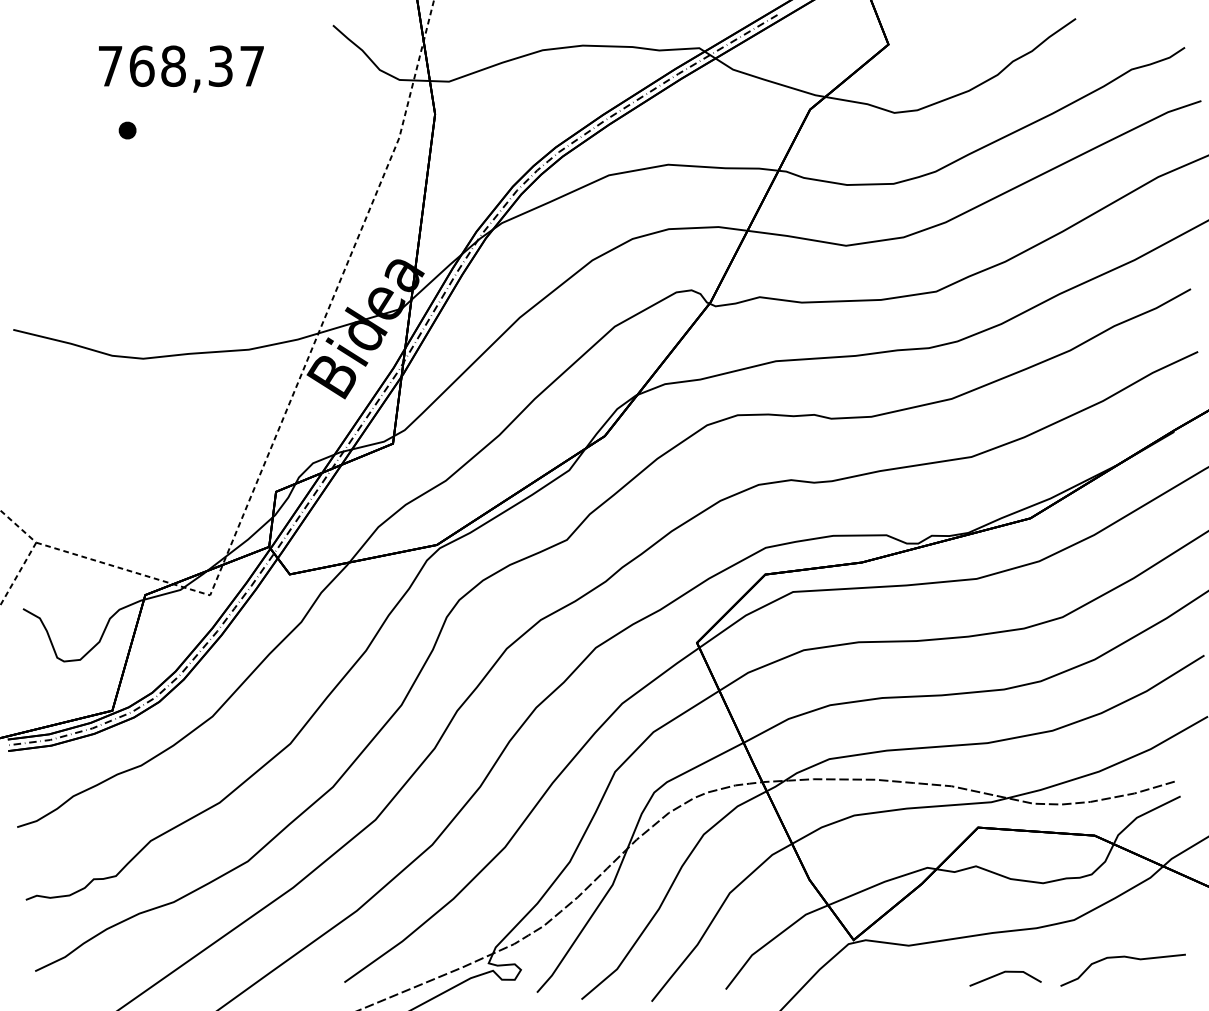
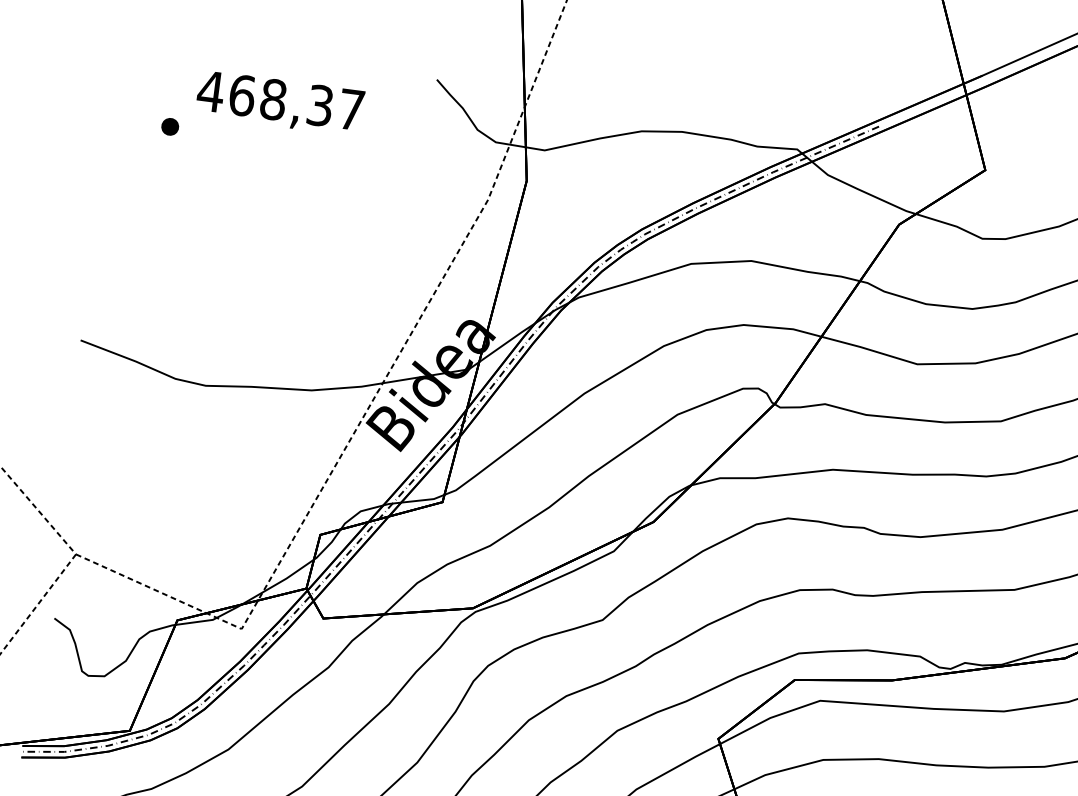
text: (110, 66) -> (210, 91), 768,37 -> 468,37
part: (127, 130) -> (170, 126), moved

